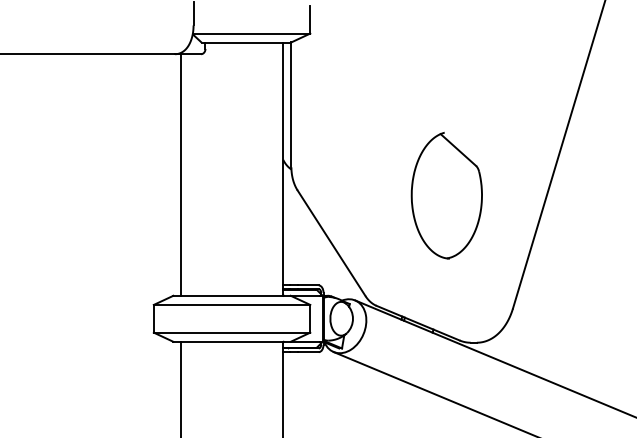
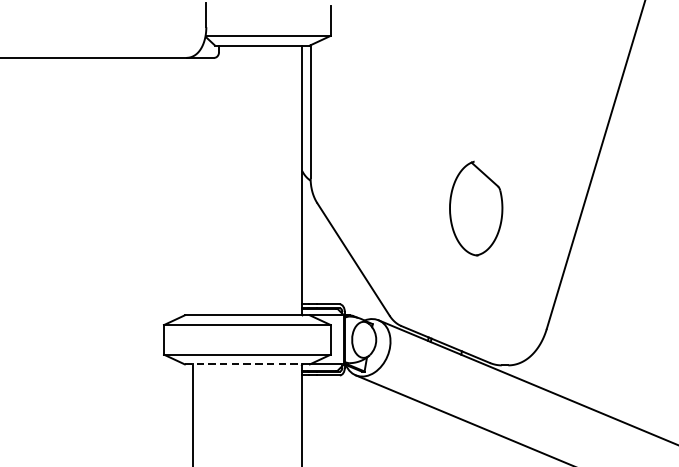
line: (180, 174) -> (192, 186), removed
part: (446, 195) -> (475, 208), size x0.7
line: (232, 341) -> (247, 364), solid -> dashed

